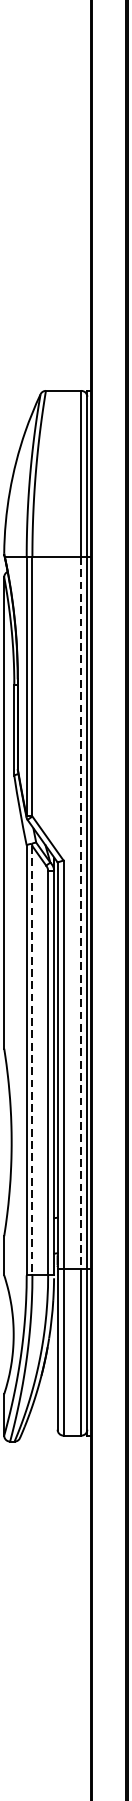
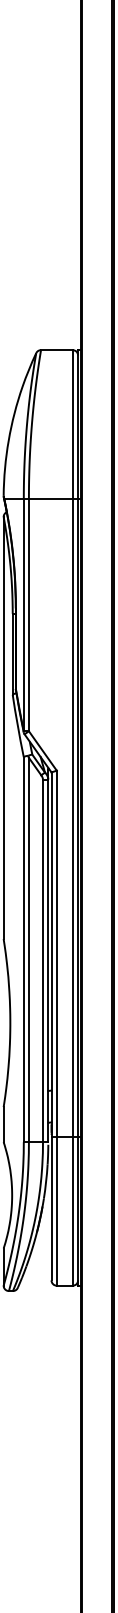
line: (81, 912) -> (72, 817), dashed -> solid
line: (31, 1061) -> (28, 950), dashed -> solid

